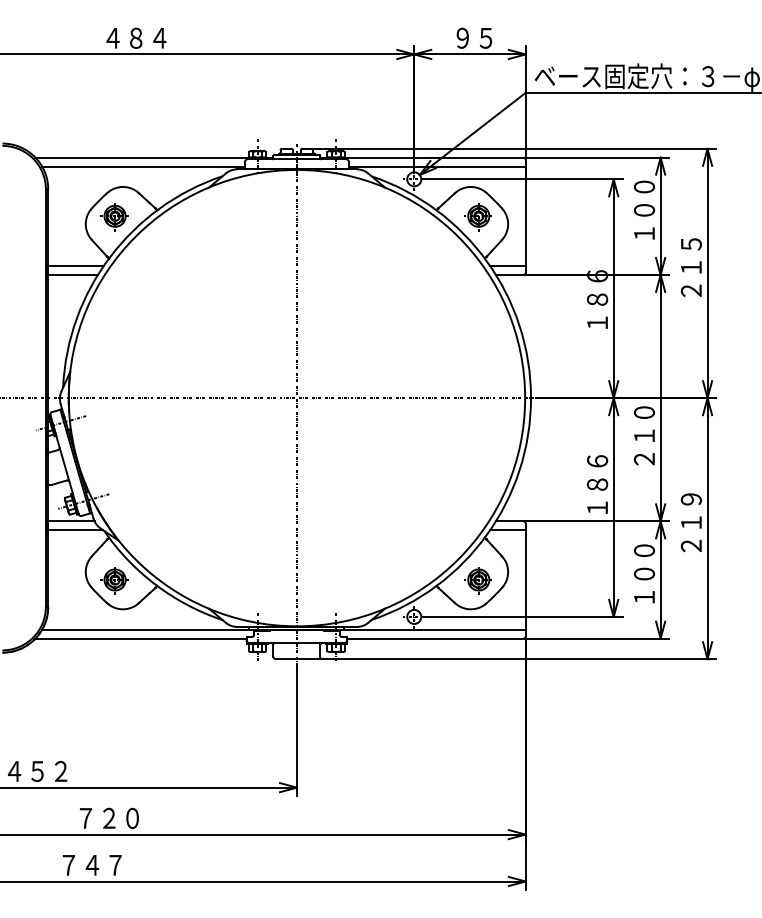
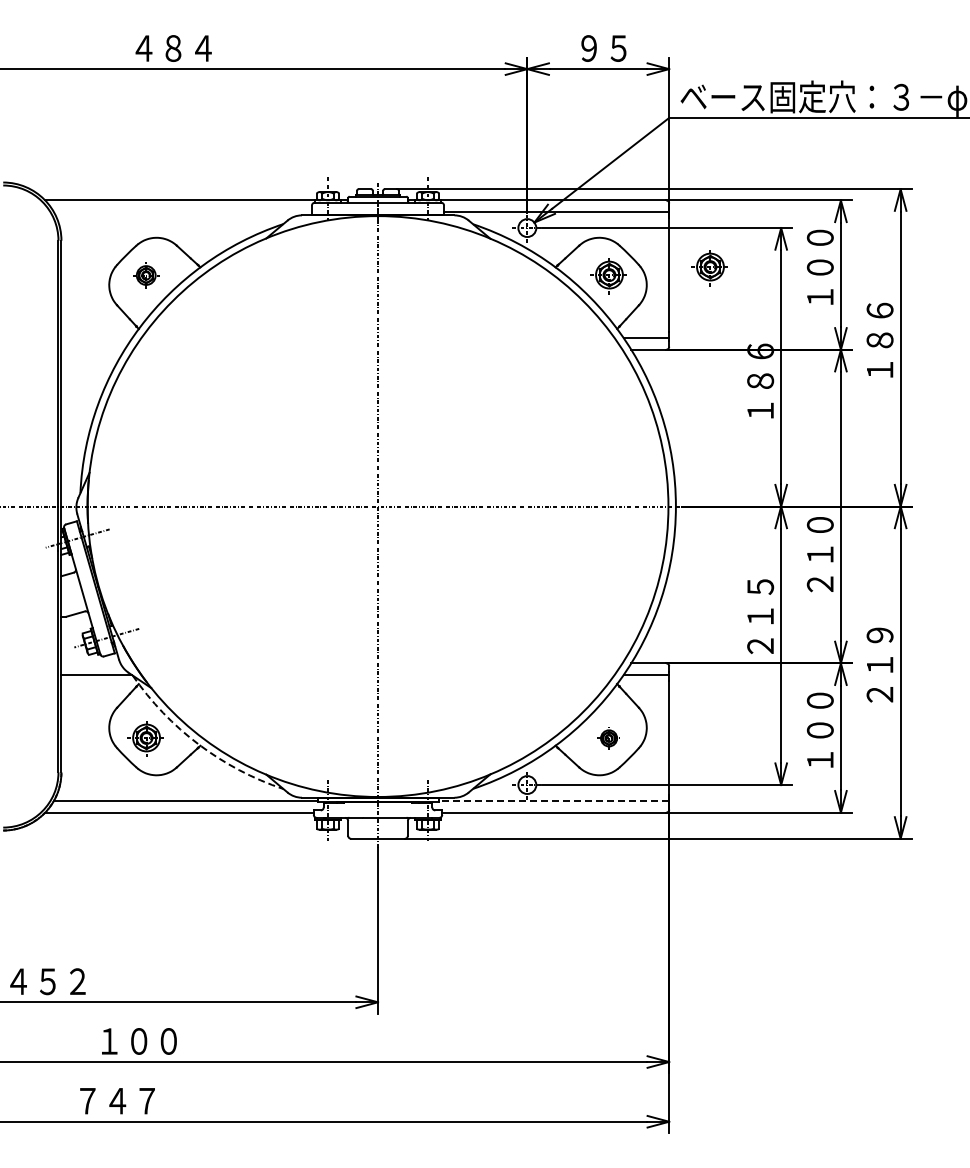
line: (143, 166) -> (182, 211), removed
part: (557, 211) -> (709, 268), added
part: (114, 217) -> (145, 276), size x0.7
line: (75, 266) -> (96, 338), removed
text: (690, 266) -> (879, 339), ２１５ -> １８６
line: (72, 274) -> (92, 349), removed
text: (597, 484) -> (760, 616), １８６ -> ２１５
line: (71, 521) -> (90, 663), removed
part: (478, 580) -> (608, 738), size x0.6
arc: (155, 585) -> (198, 744), solid -> dashed
line: (434, 629) -> (553, 801), solid -> dashed
text: (97, 818) -> (124, 1041), ７２０ -> １００

